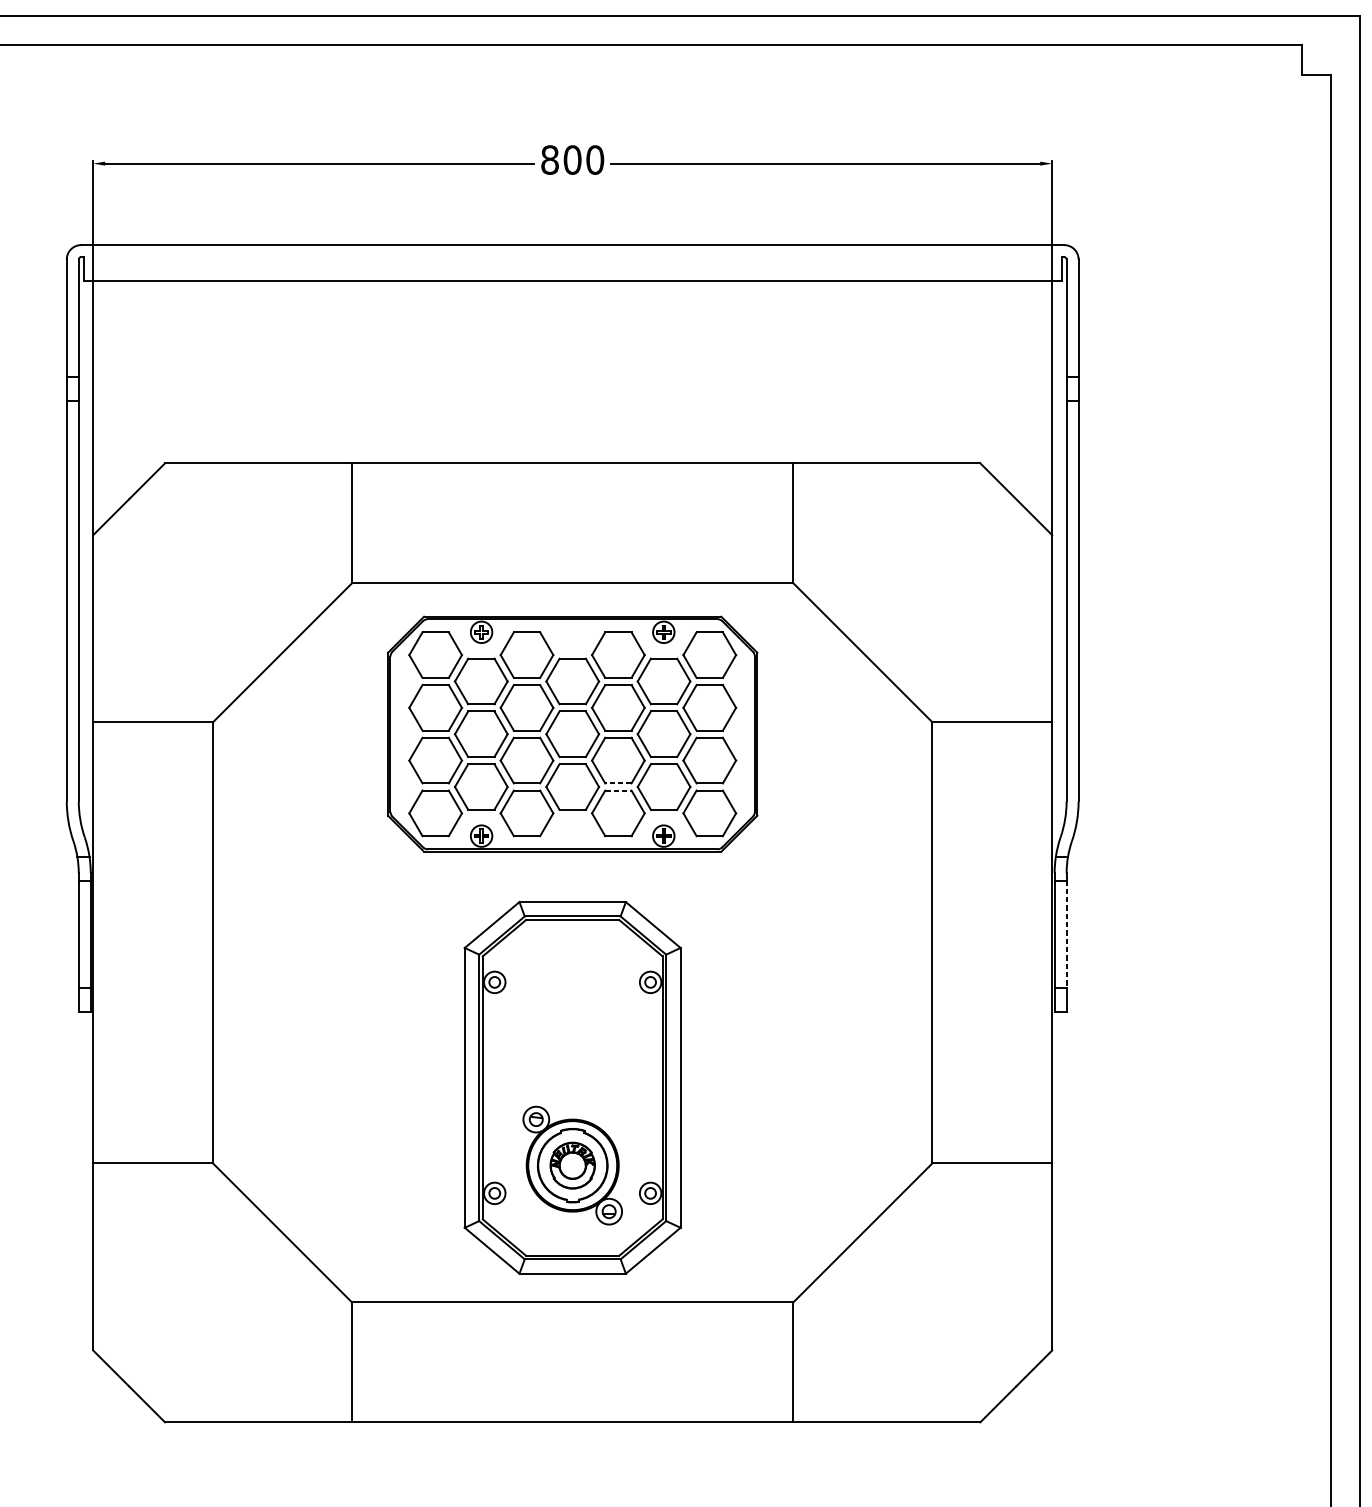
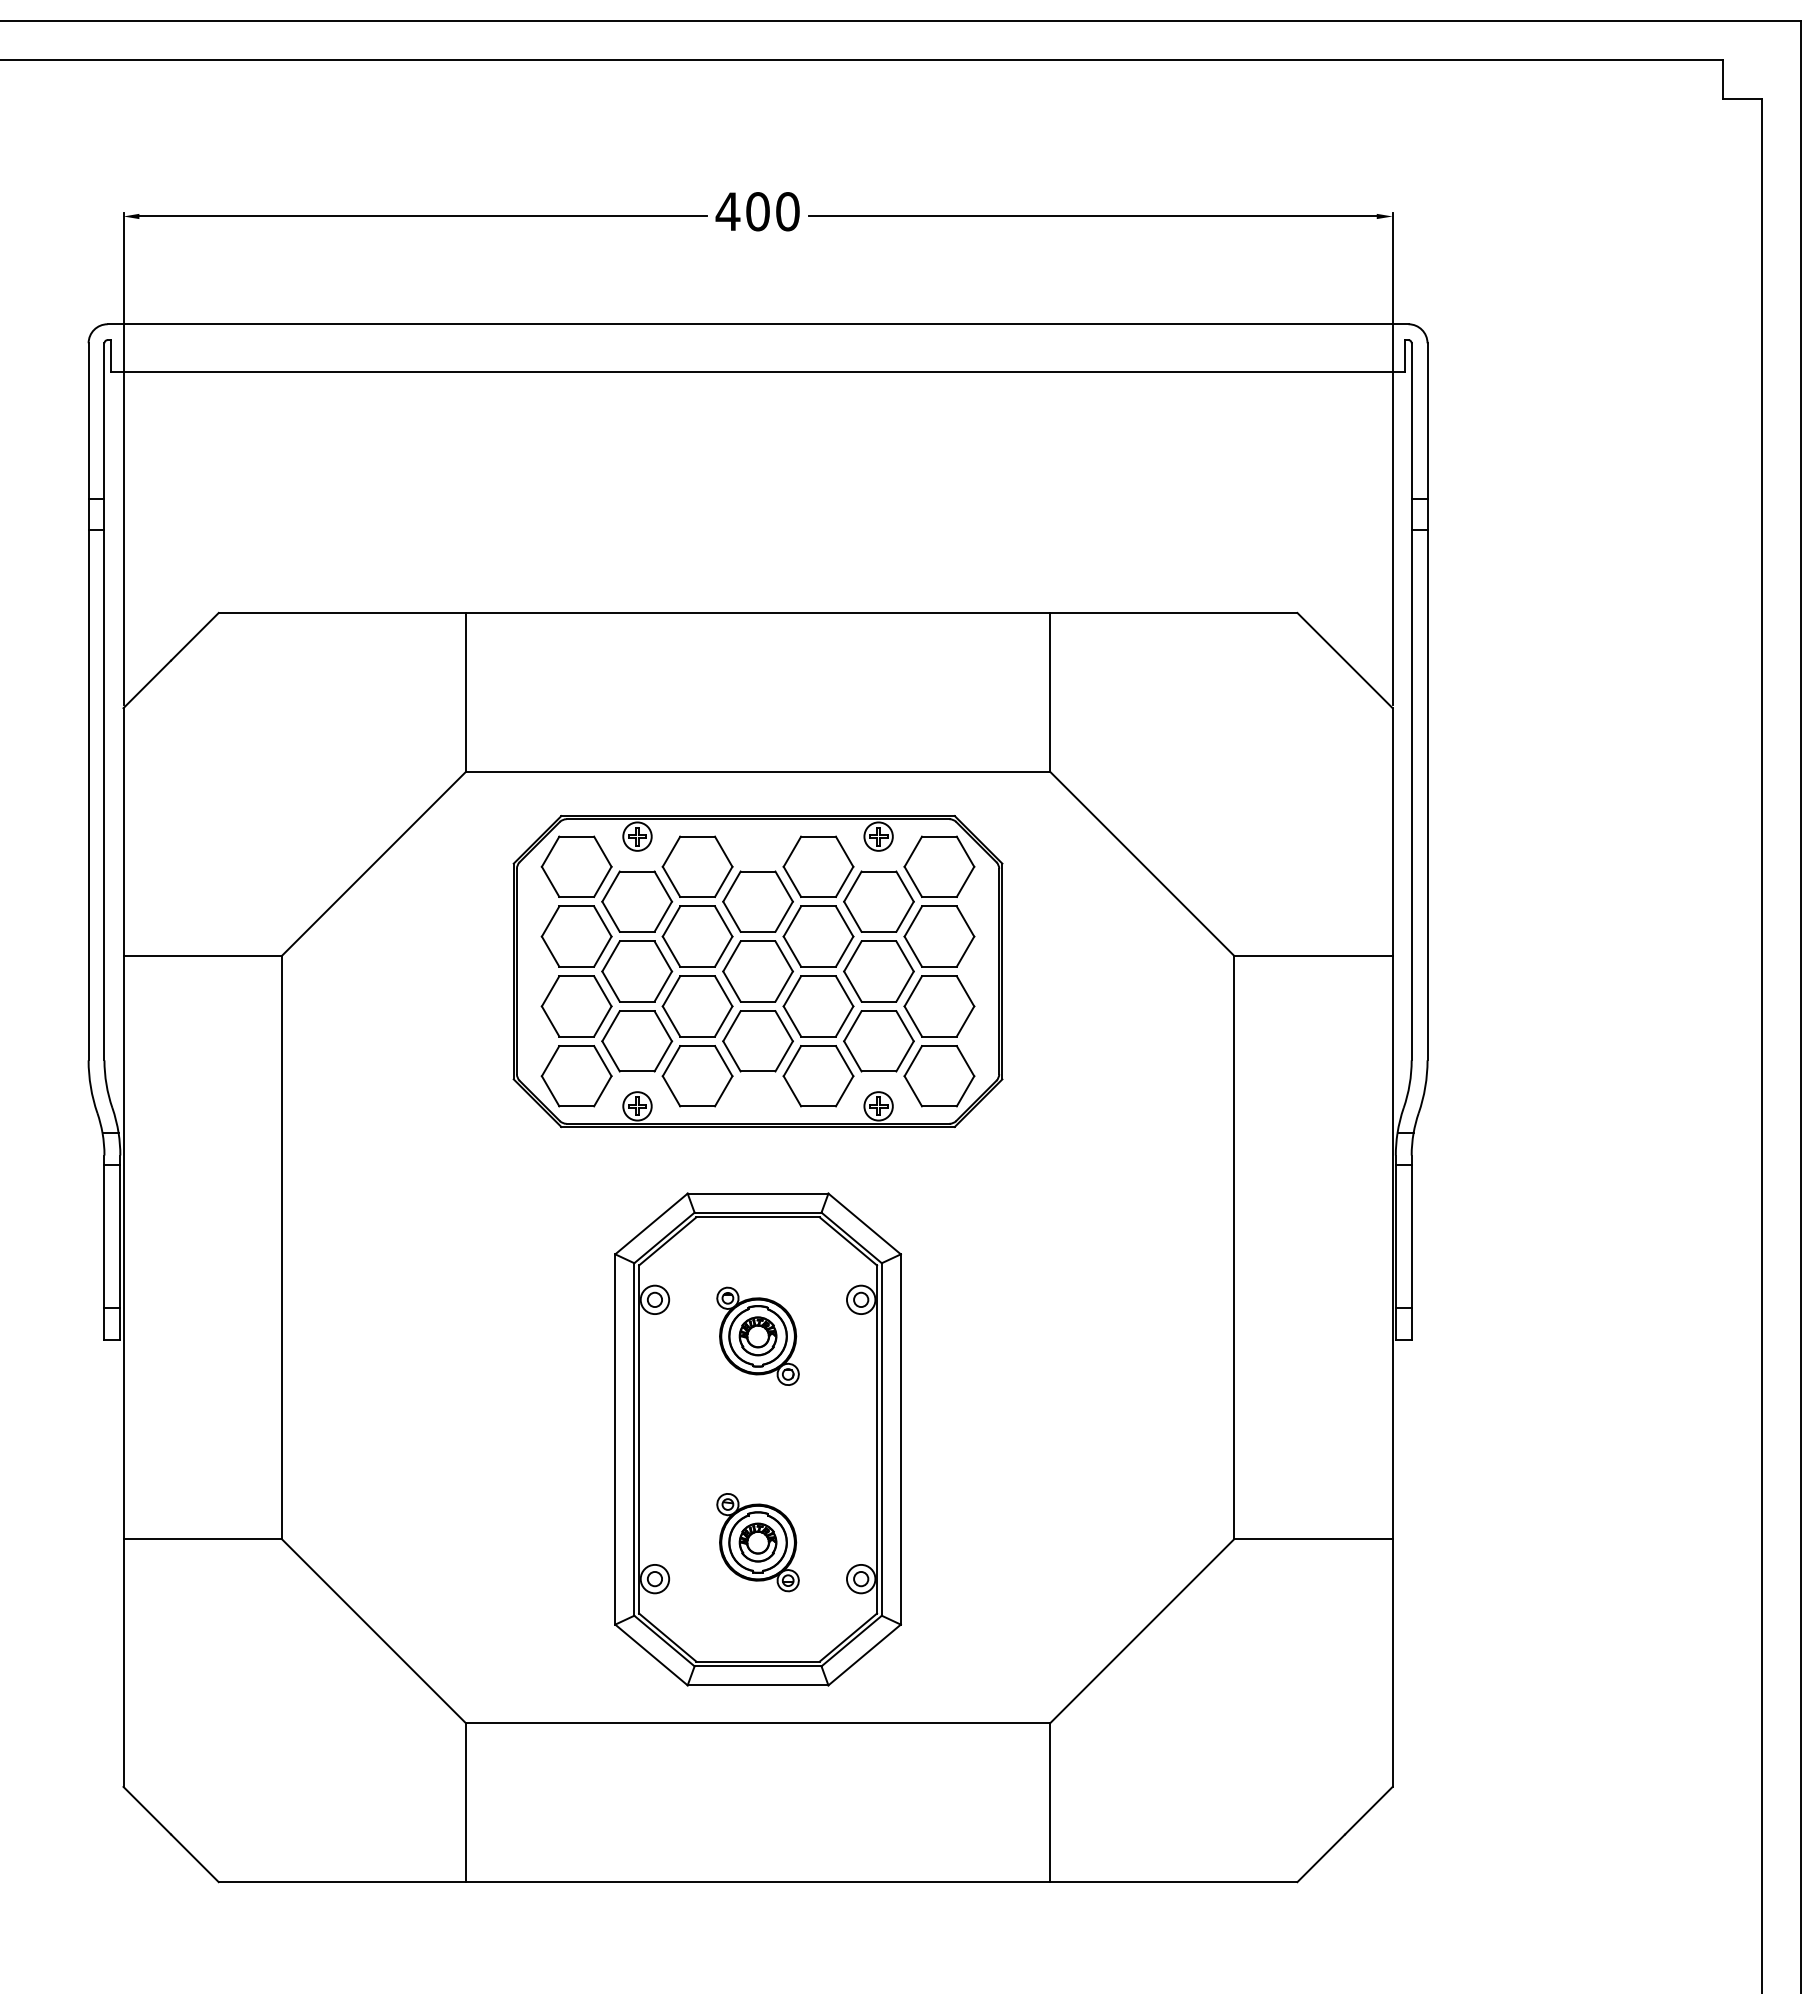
text: (549, 159) -> (727, 211), 800 -> 400
line: (618, 783) -> (818, 1036), dashed -> solid
line: (619, 790) -> (819, 1046), dashed -> solid
line: (1066, 934) -> (1411, 1236), dashed -> solid
part: (572, 1009) -> (757, 1335), added
part: (572, 1165) -> (757, 1542), size x0.62

